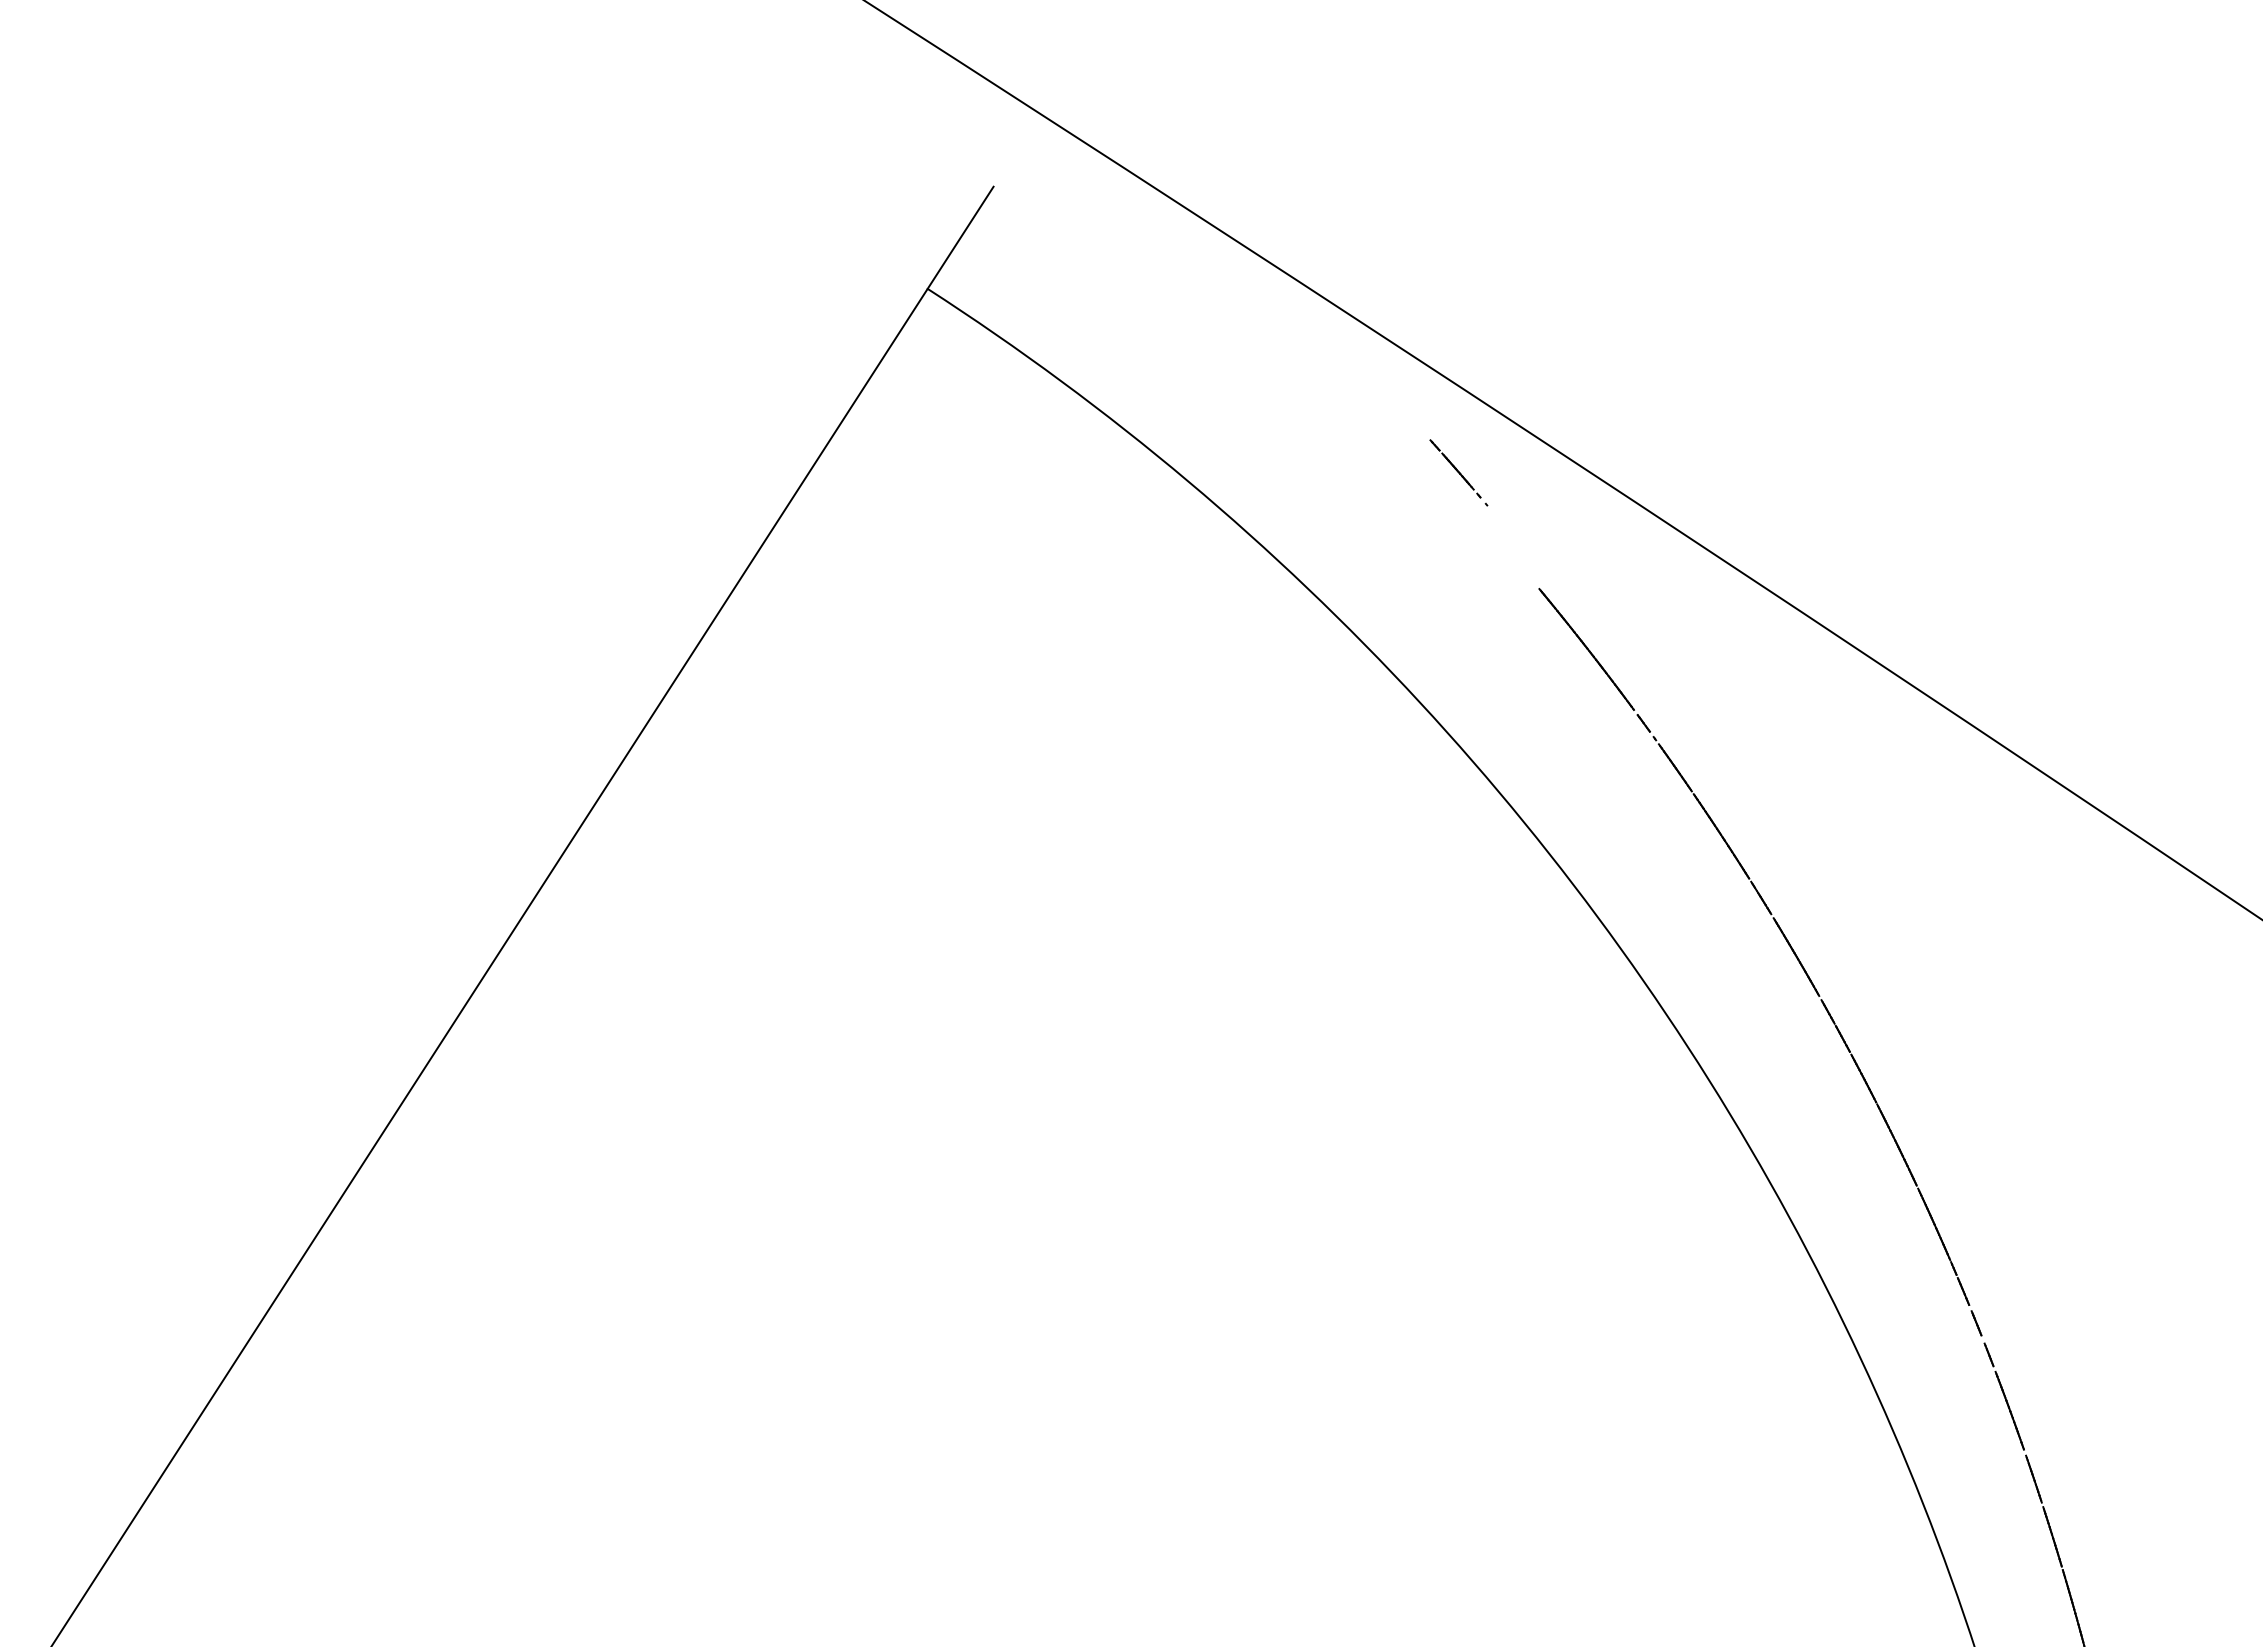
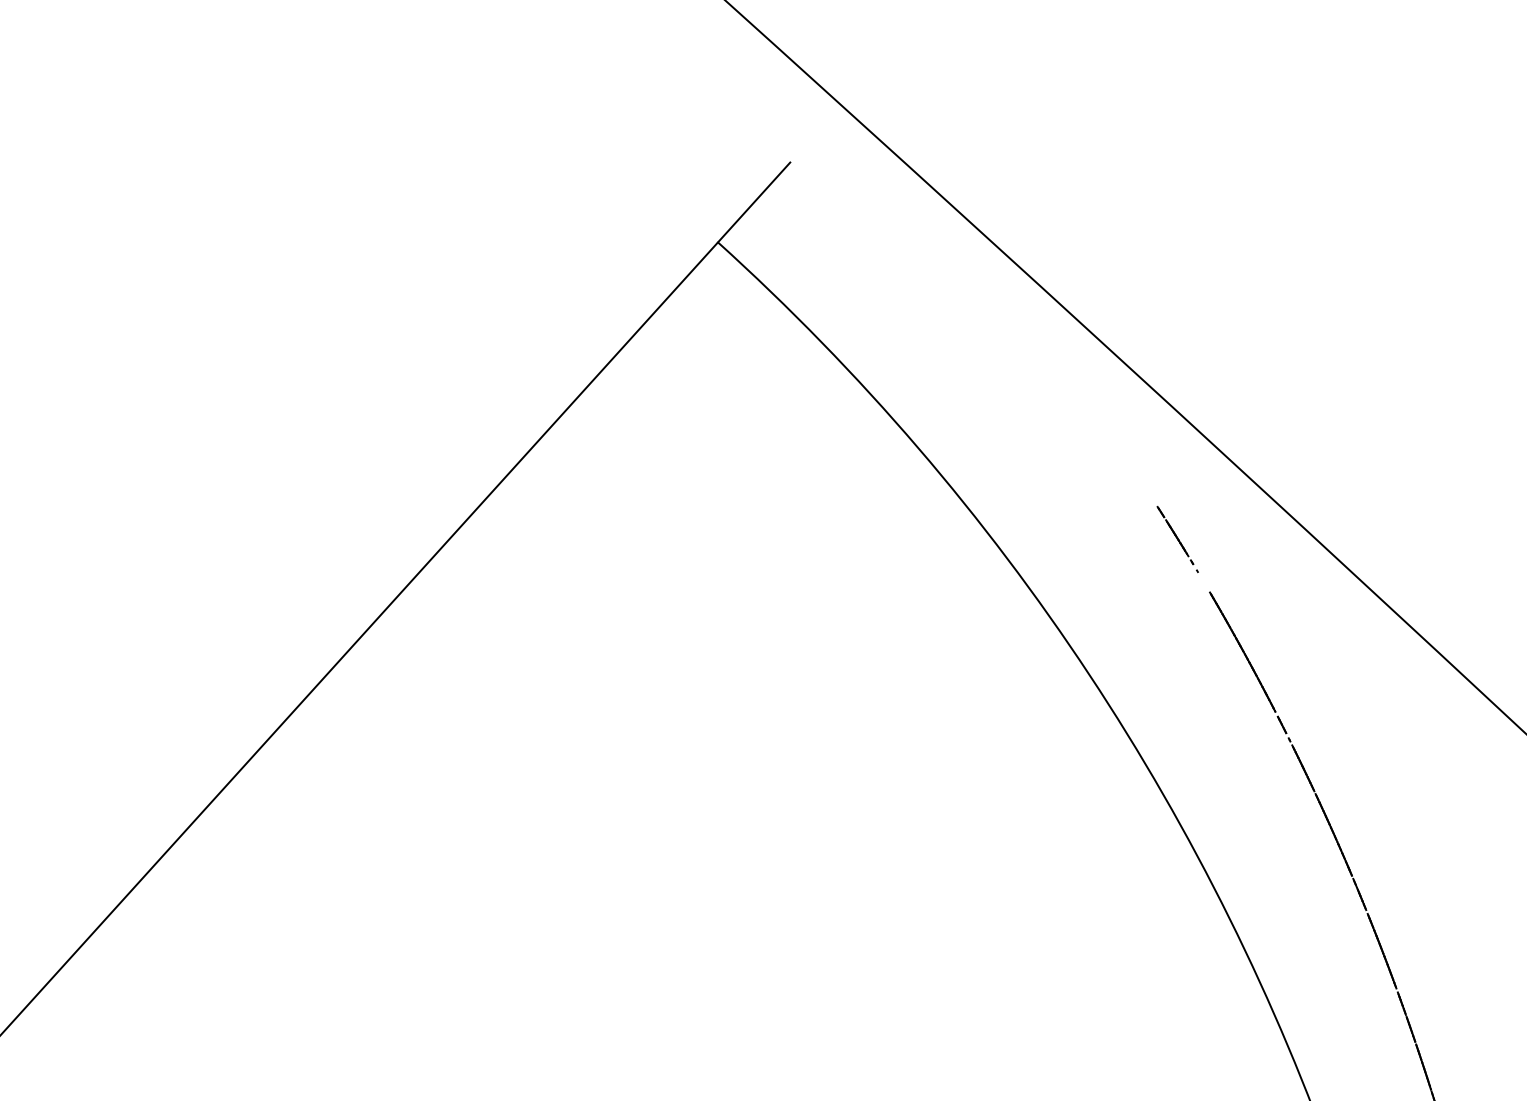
line: (1458, 472) -> (1177, 539), moved

